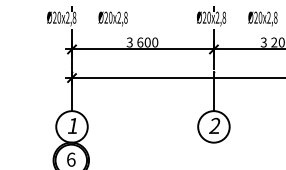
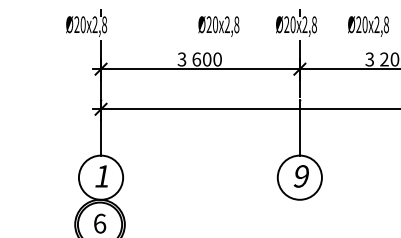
text: (112, 18) -> (218, 25), moved
text: (214, 126) -> (300, 177), 2 -> 9

